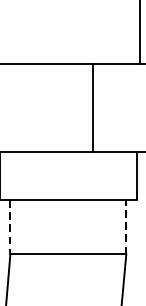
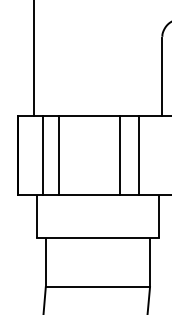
line: (6, 107) -> (42, 155), added
line: (24, 107) -> (58, 155), added
line: (113, 107) -> (138, 155), added
line: (10, 226) -> (45, 262), dashed -> solid
line: (126, 226) -> (150, 262), dashed -> solid

